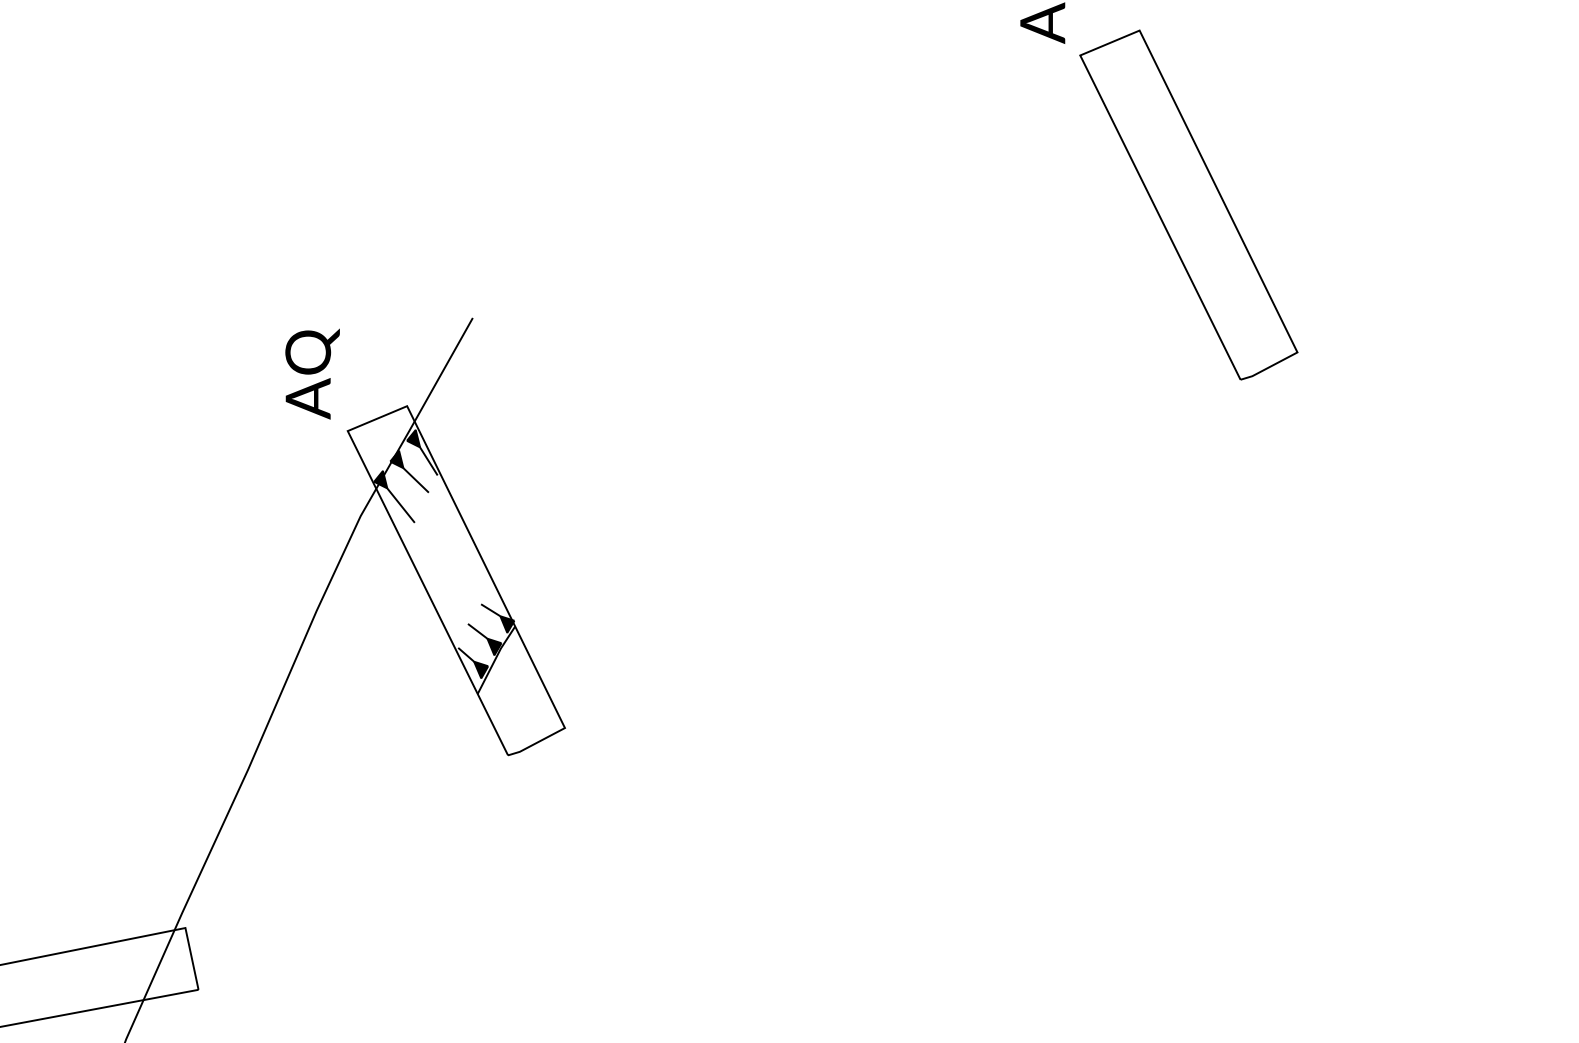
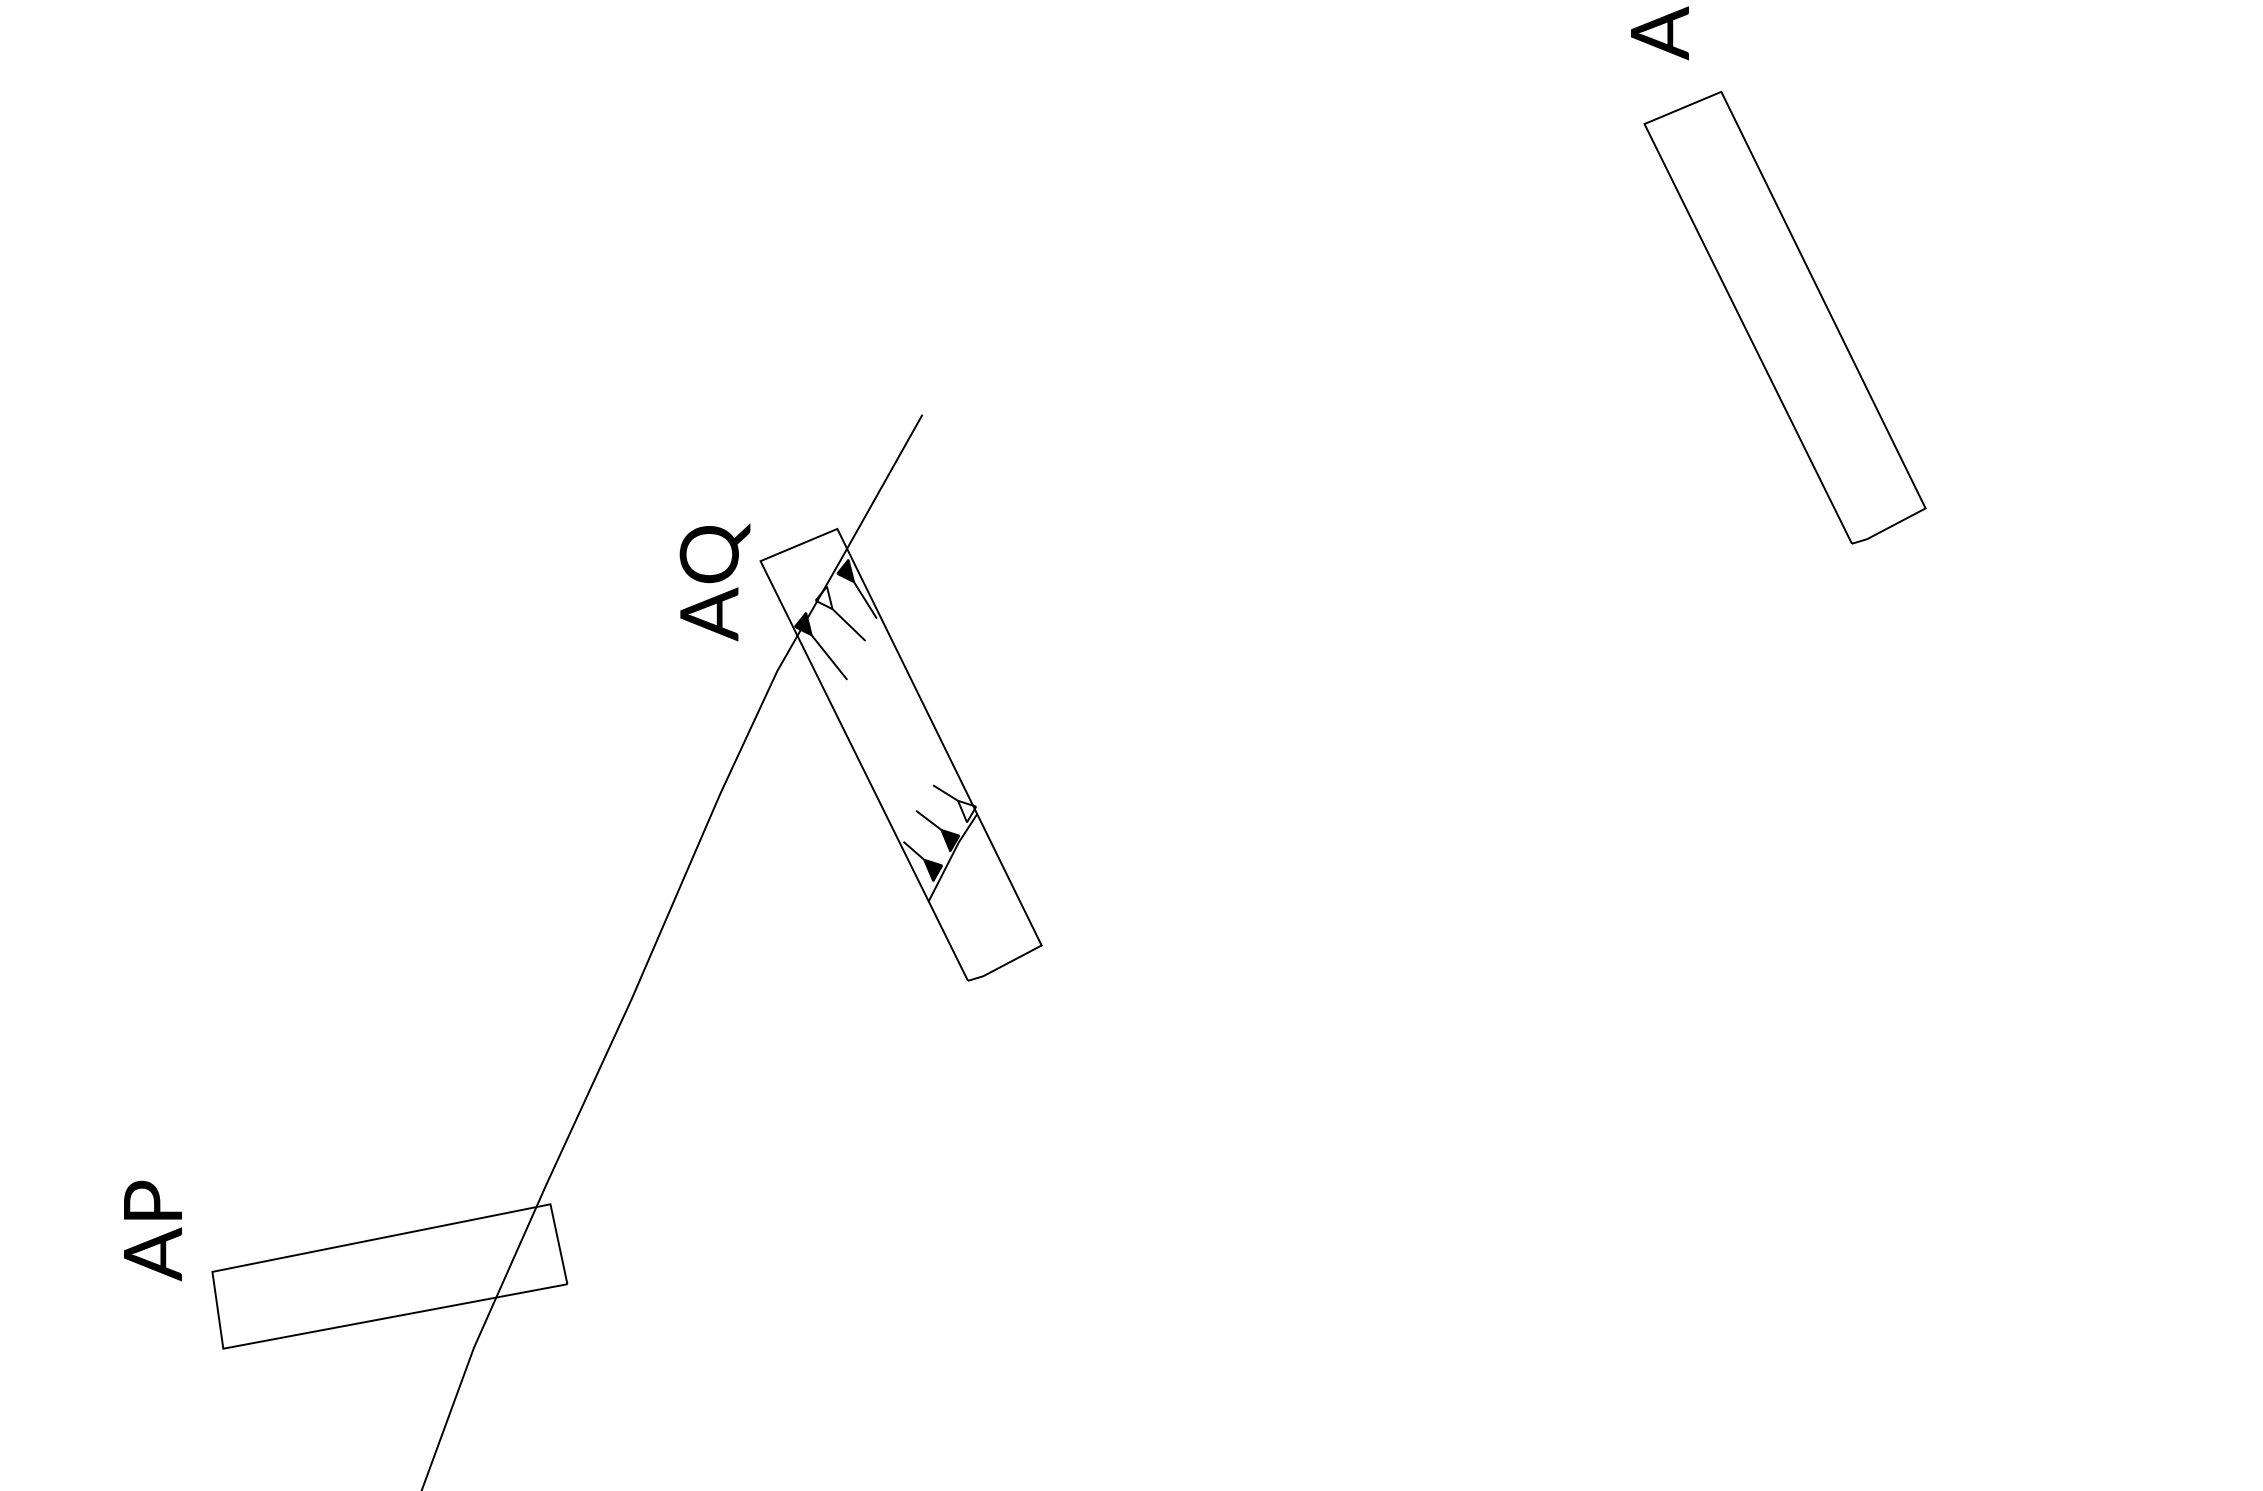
part: (1188, 204) -> (1784, 317), moved
text: (312, 374) -> (714, 582), moved
fill: (396, 459) -> (823, 597), removed
fill: (507, 624) -> (967, 811), removed

